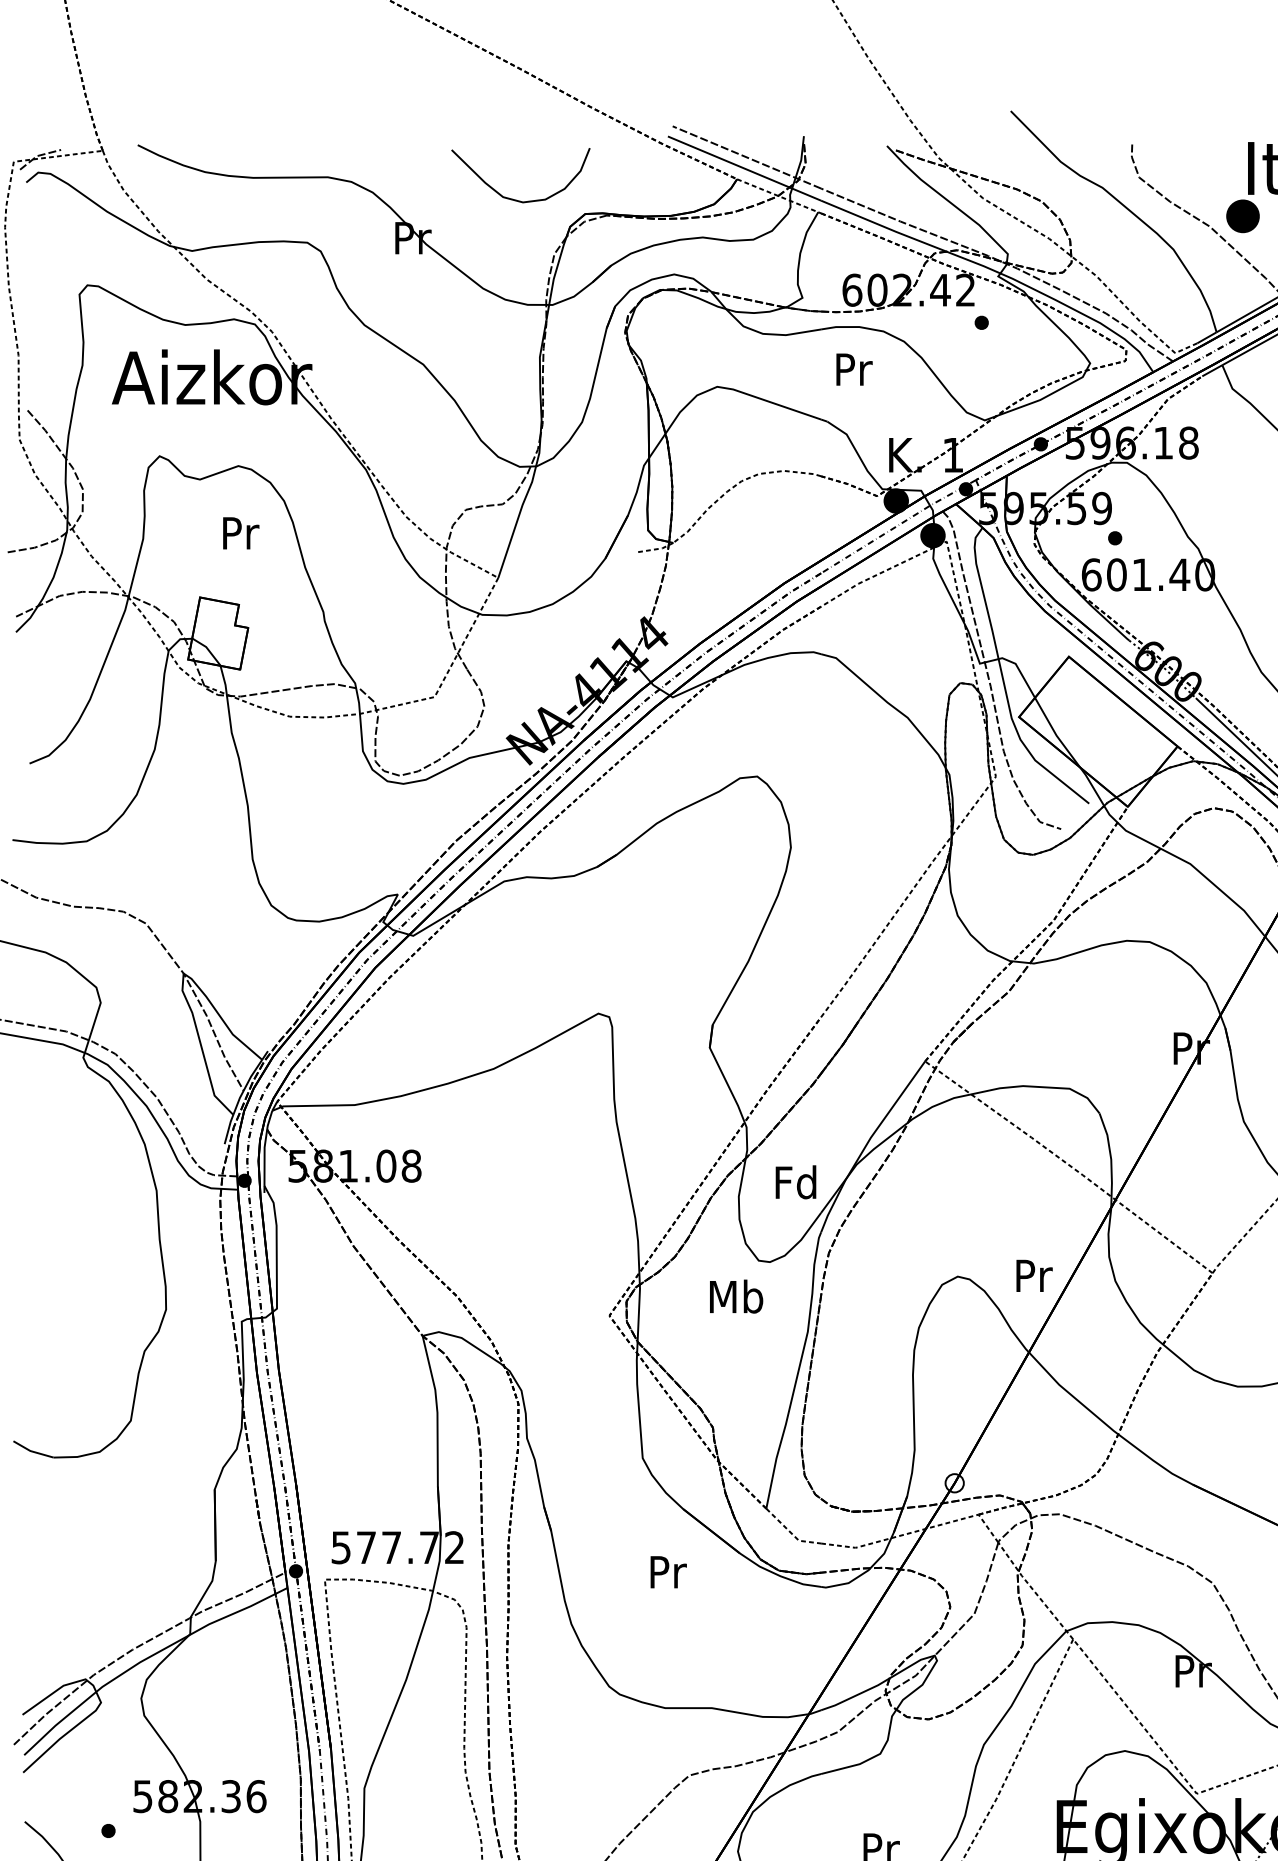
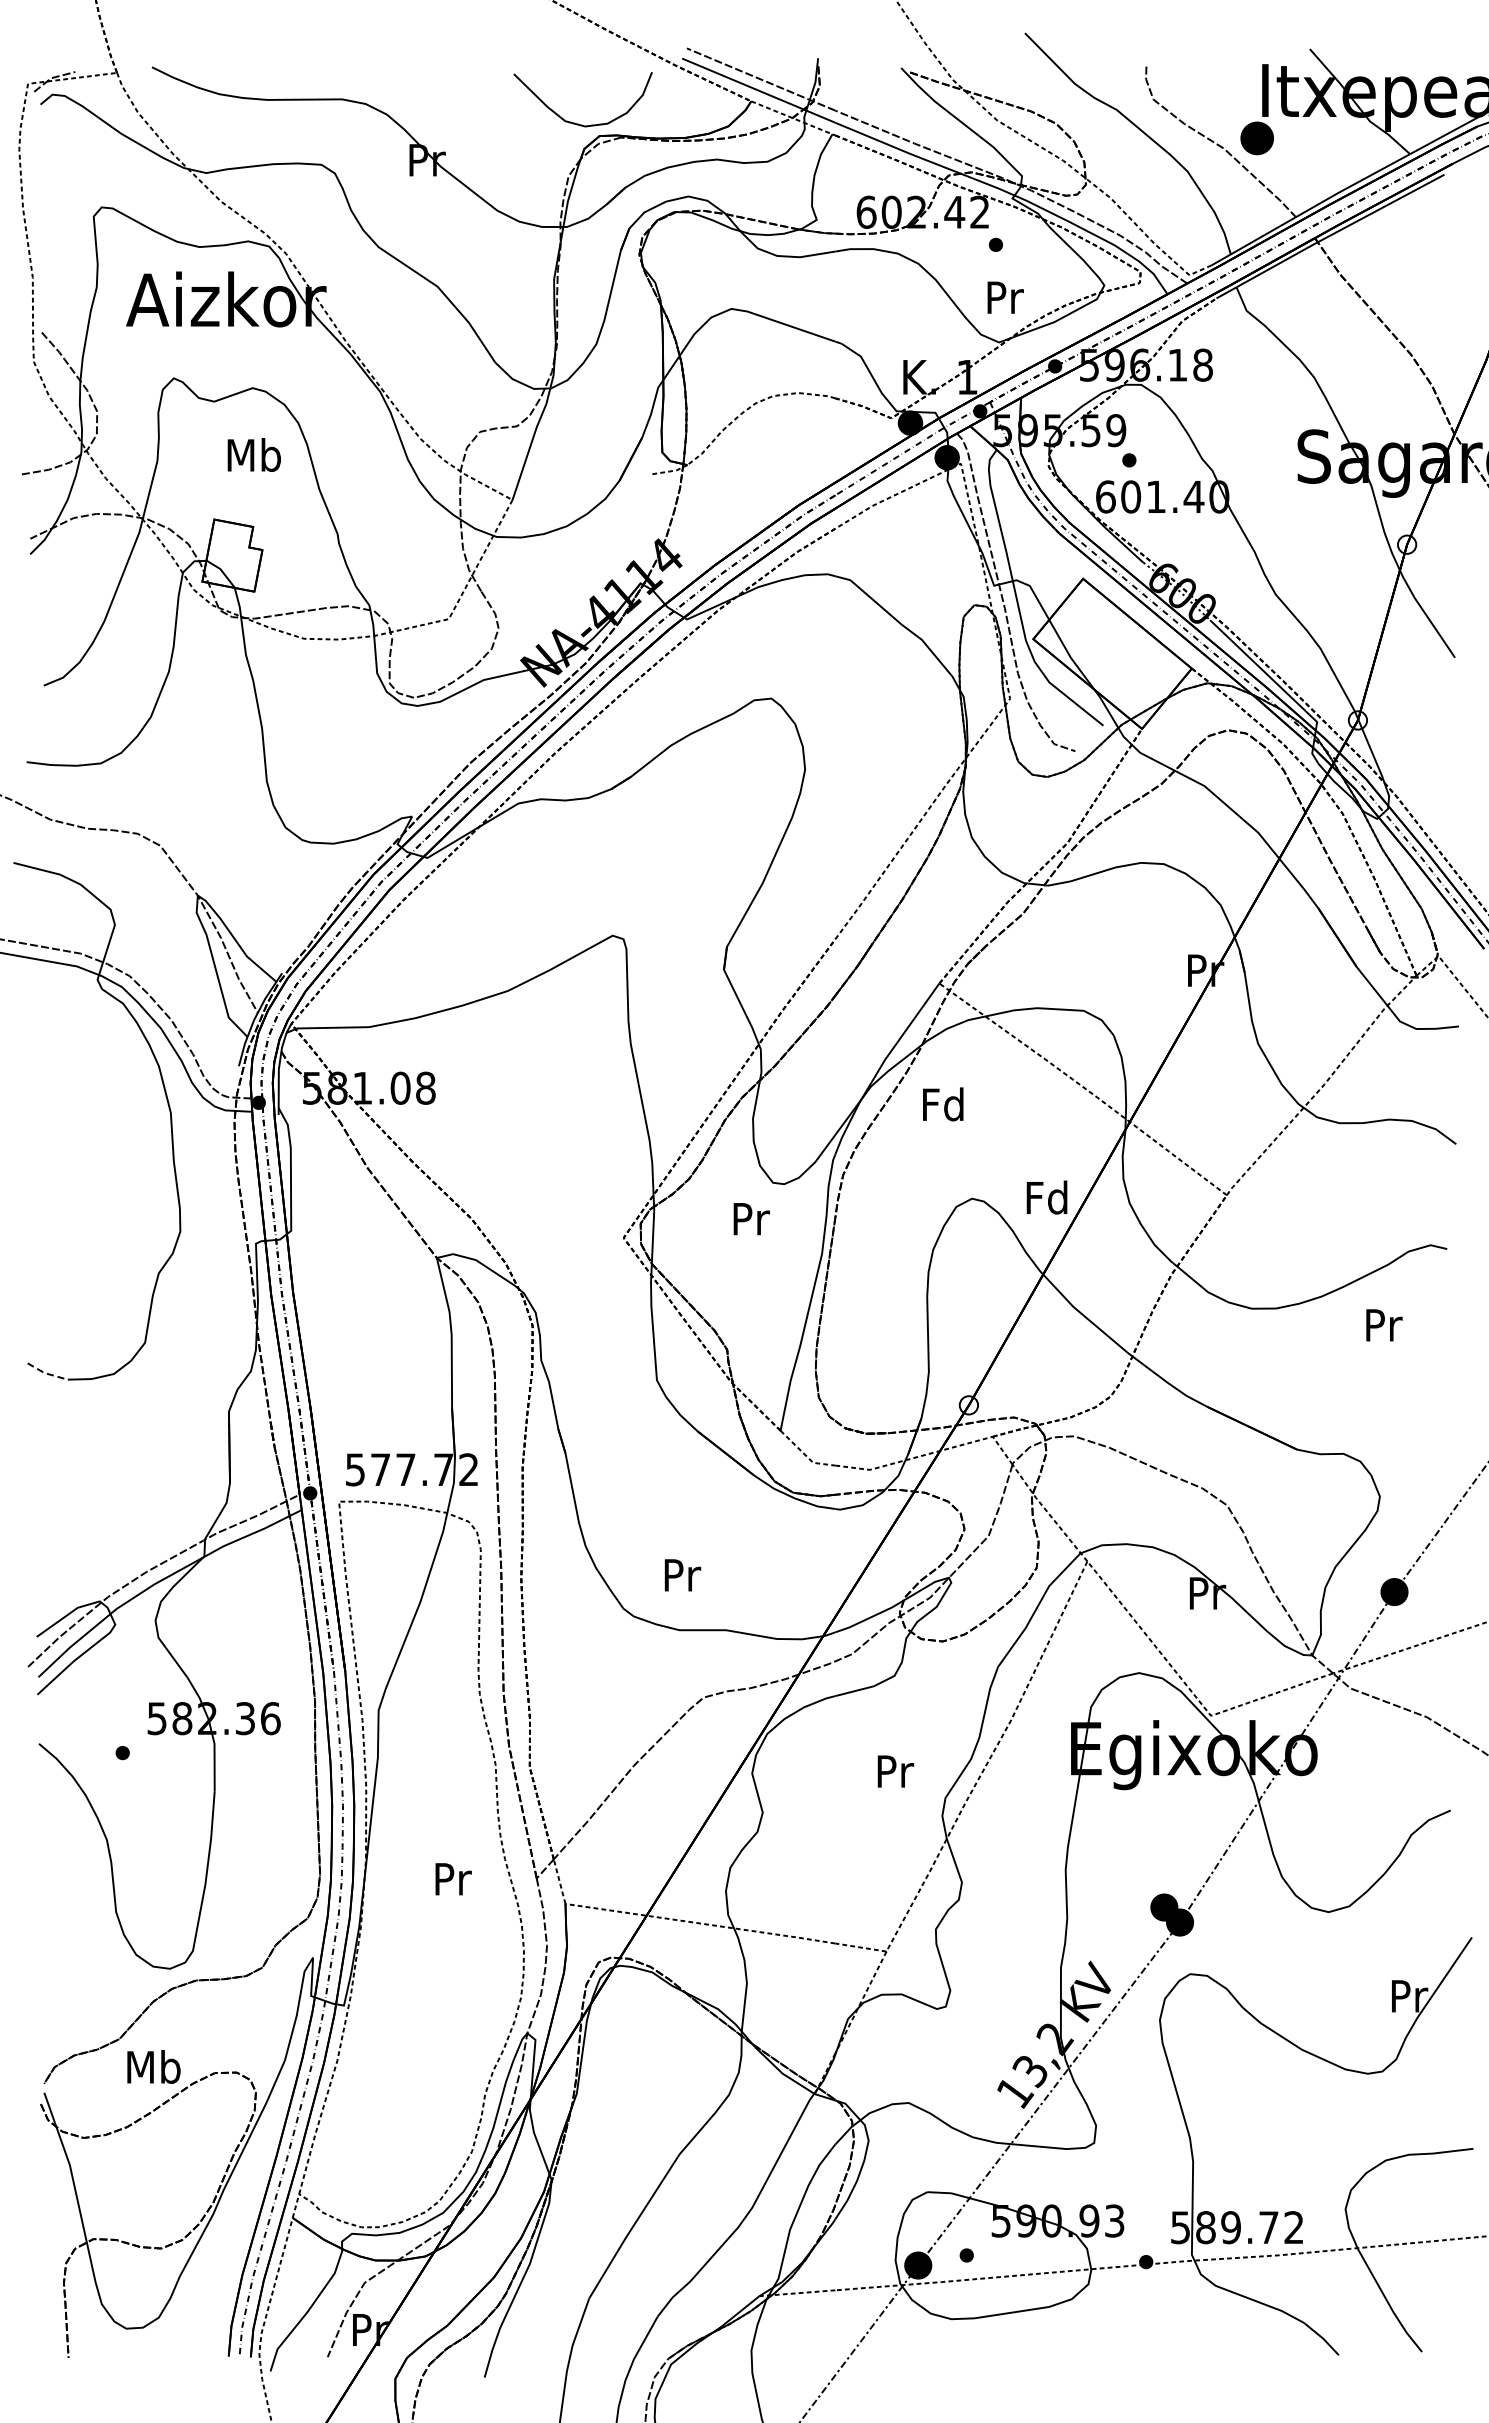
curve: (516, 199) -> (578, 123), moved
text: (854, 369) -> (1005, 297), moved
text: (239, 532) -> (253, 454), Pr -> Mb
text: (796, 1182) -> (943, 1104), moved
text: (1032, 1275) -> (1046, 1197), Pr -> Fd
text: (736, 1296) -> (750, 1218), Mb -> Pr
line: (32, 1451) -> (46, 1373), solid -> dashed
text: (668, 1572) -> (682, 1575), moved

